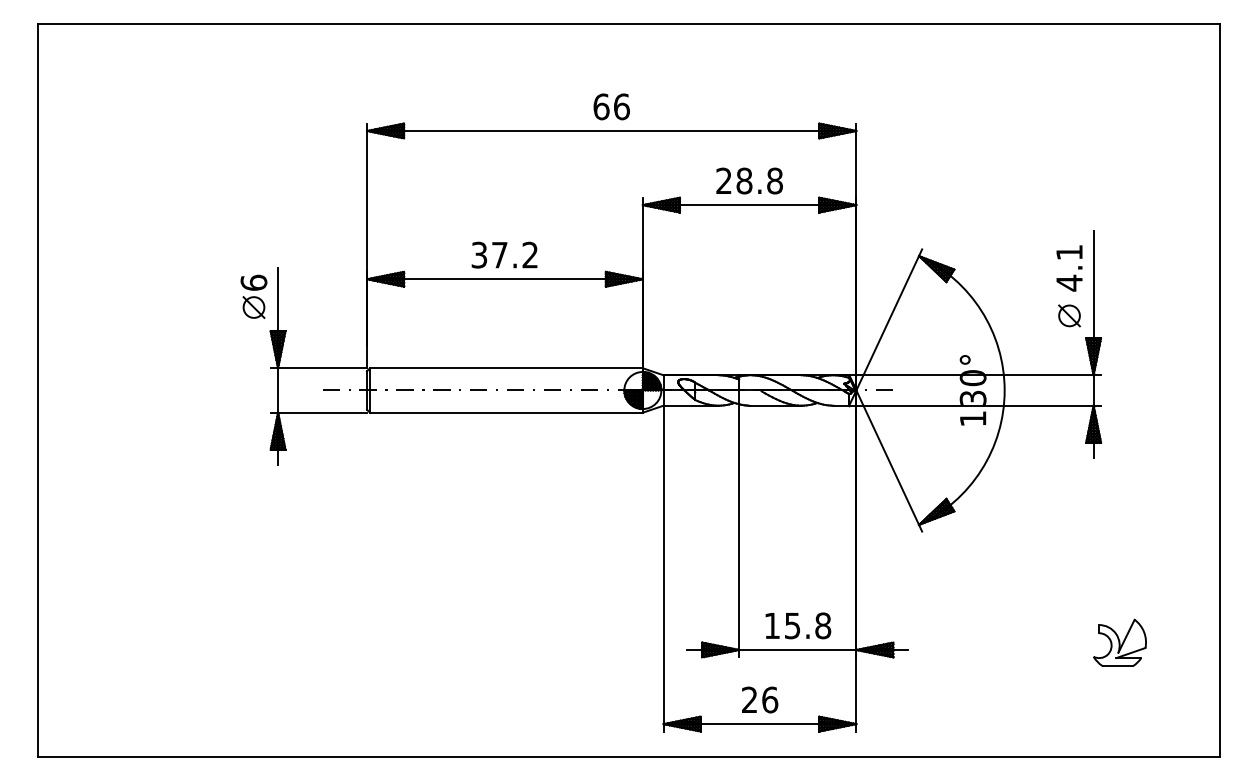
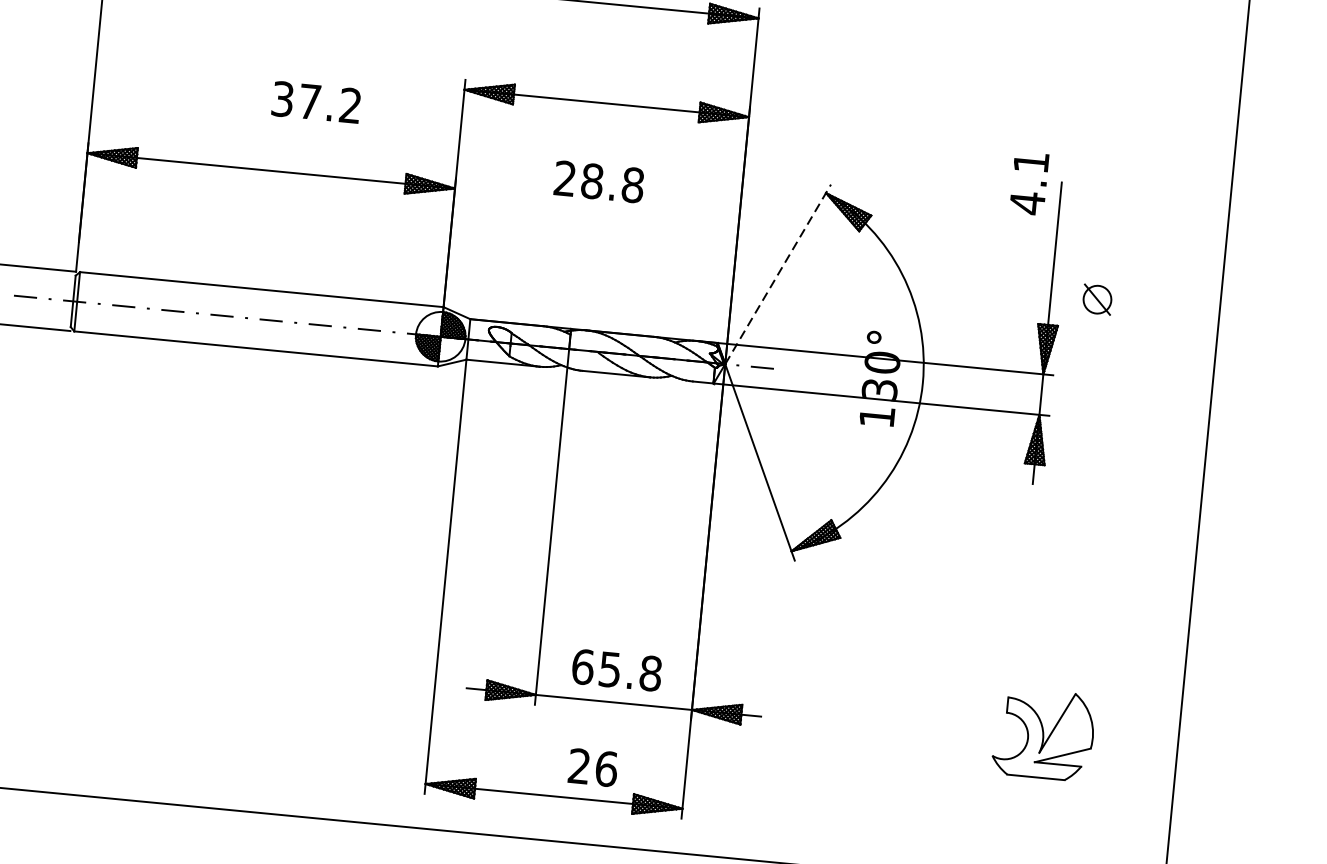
text: (749, 180) -> (599, 181), moved
text: (504, 254) -> (316, 101), moved
text: (1069, 268) -> (1029, 183), moved
part: (1069, 315) -> (1097, 299), moved
line: (889, 319) -> (778, 273), solid -> dashed
text: (772, 625) -> (583, 666), 15.8 -> 65.8
part: (1119, 642) -> (1043, 733), size x1.4
text: (760, 699) -> (593, 767), moved

